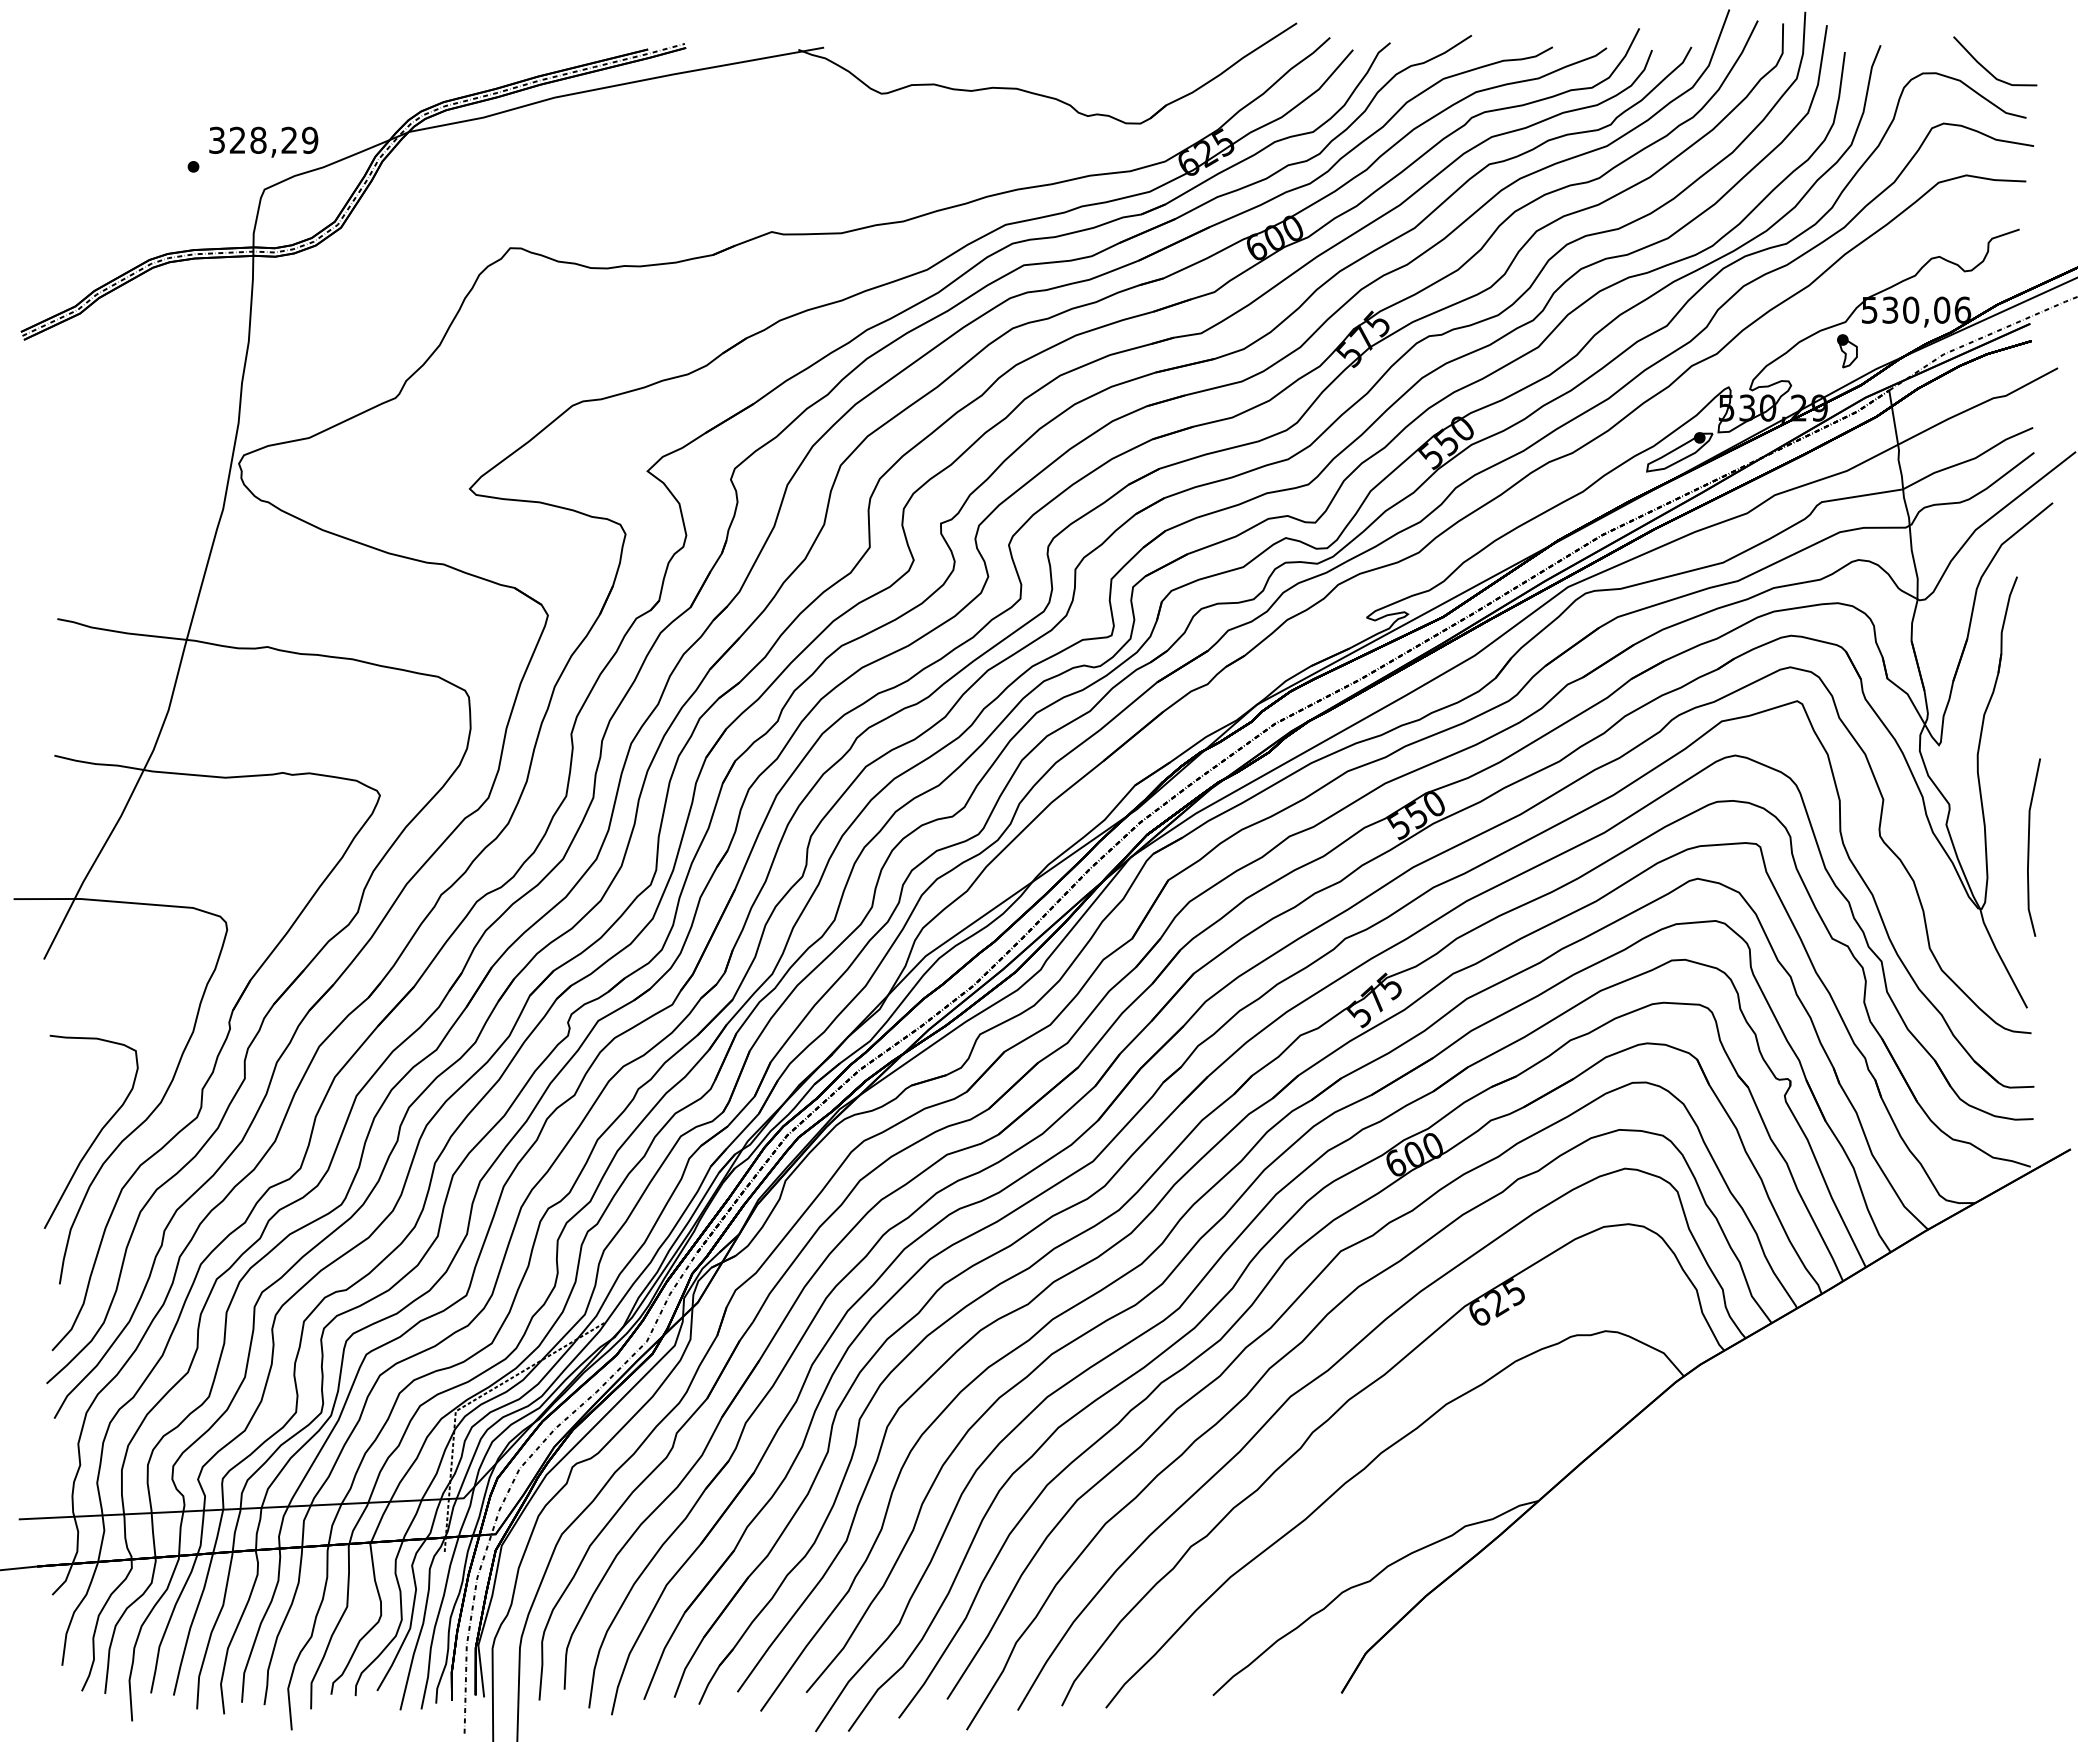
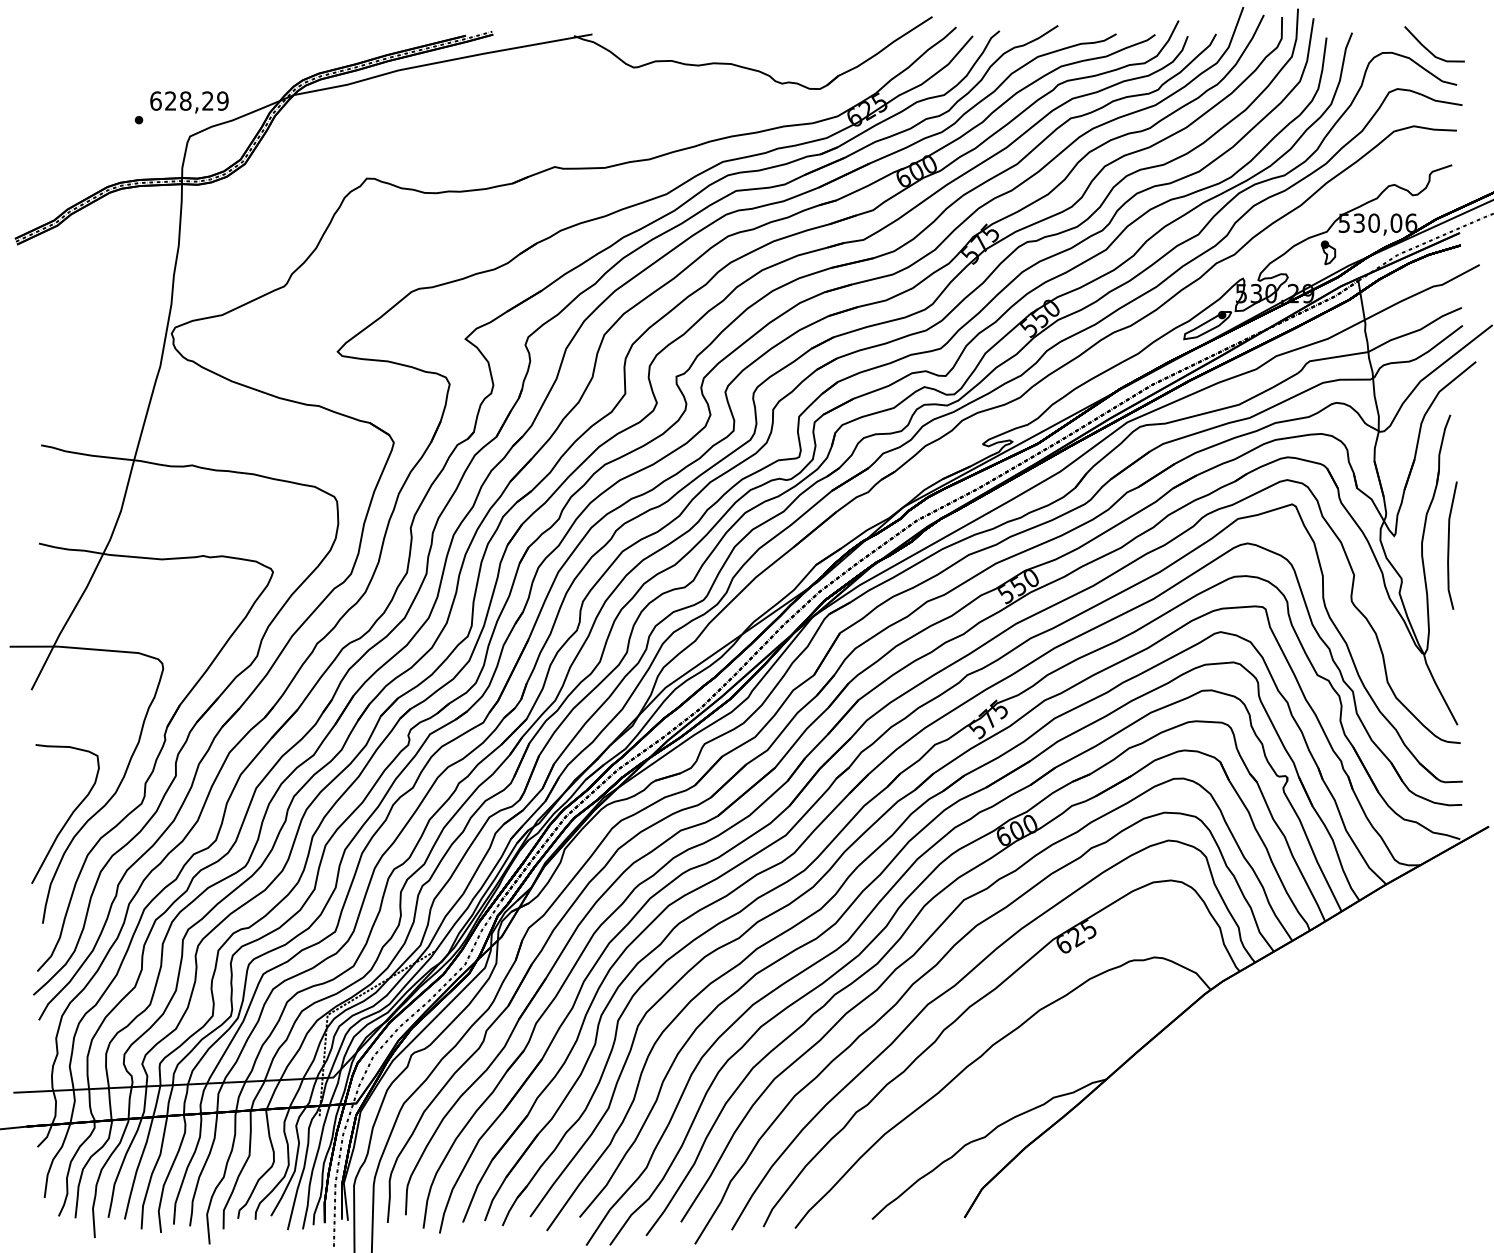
text: (217, 139) -> (156, 100), 328,29 -> 628,29
line: (2029, 847) -> (1449, 545), moved

